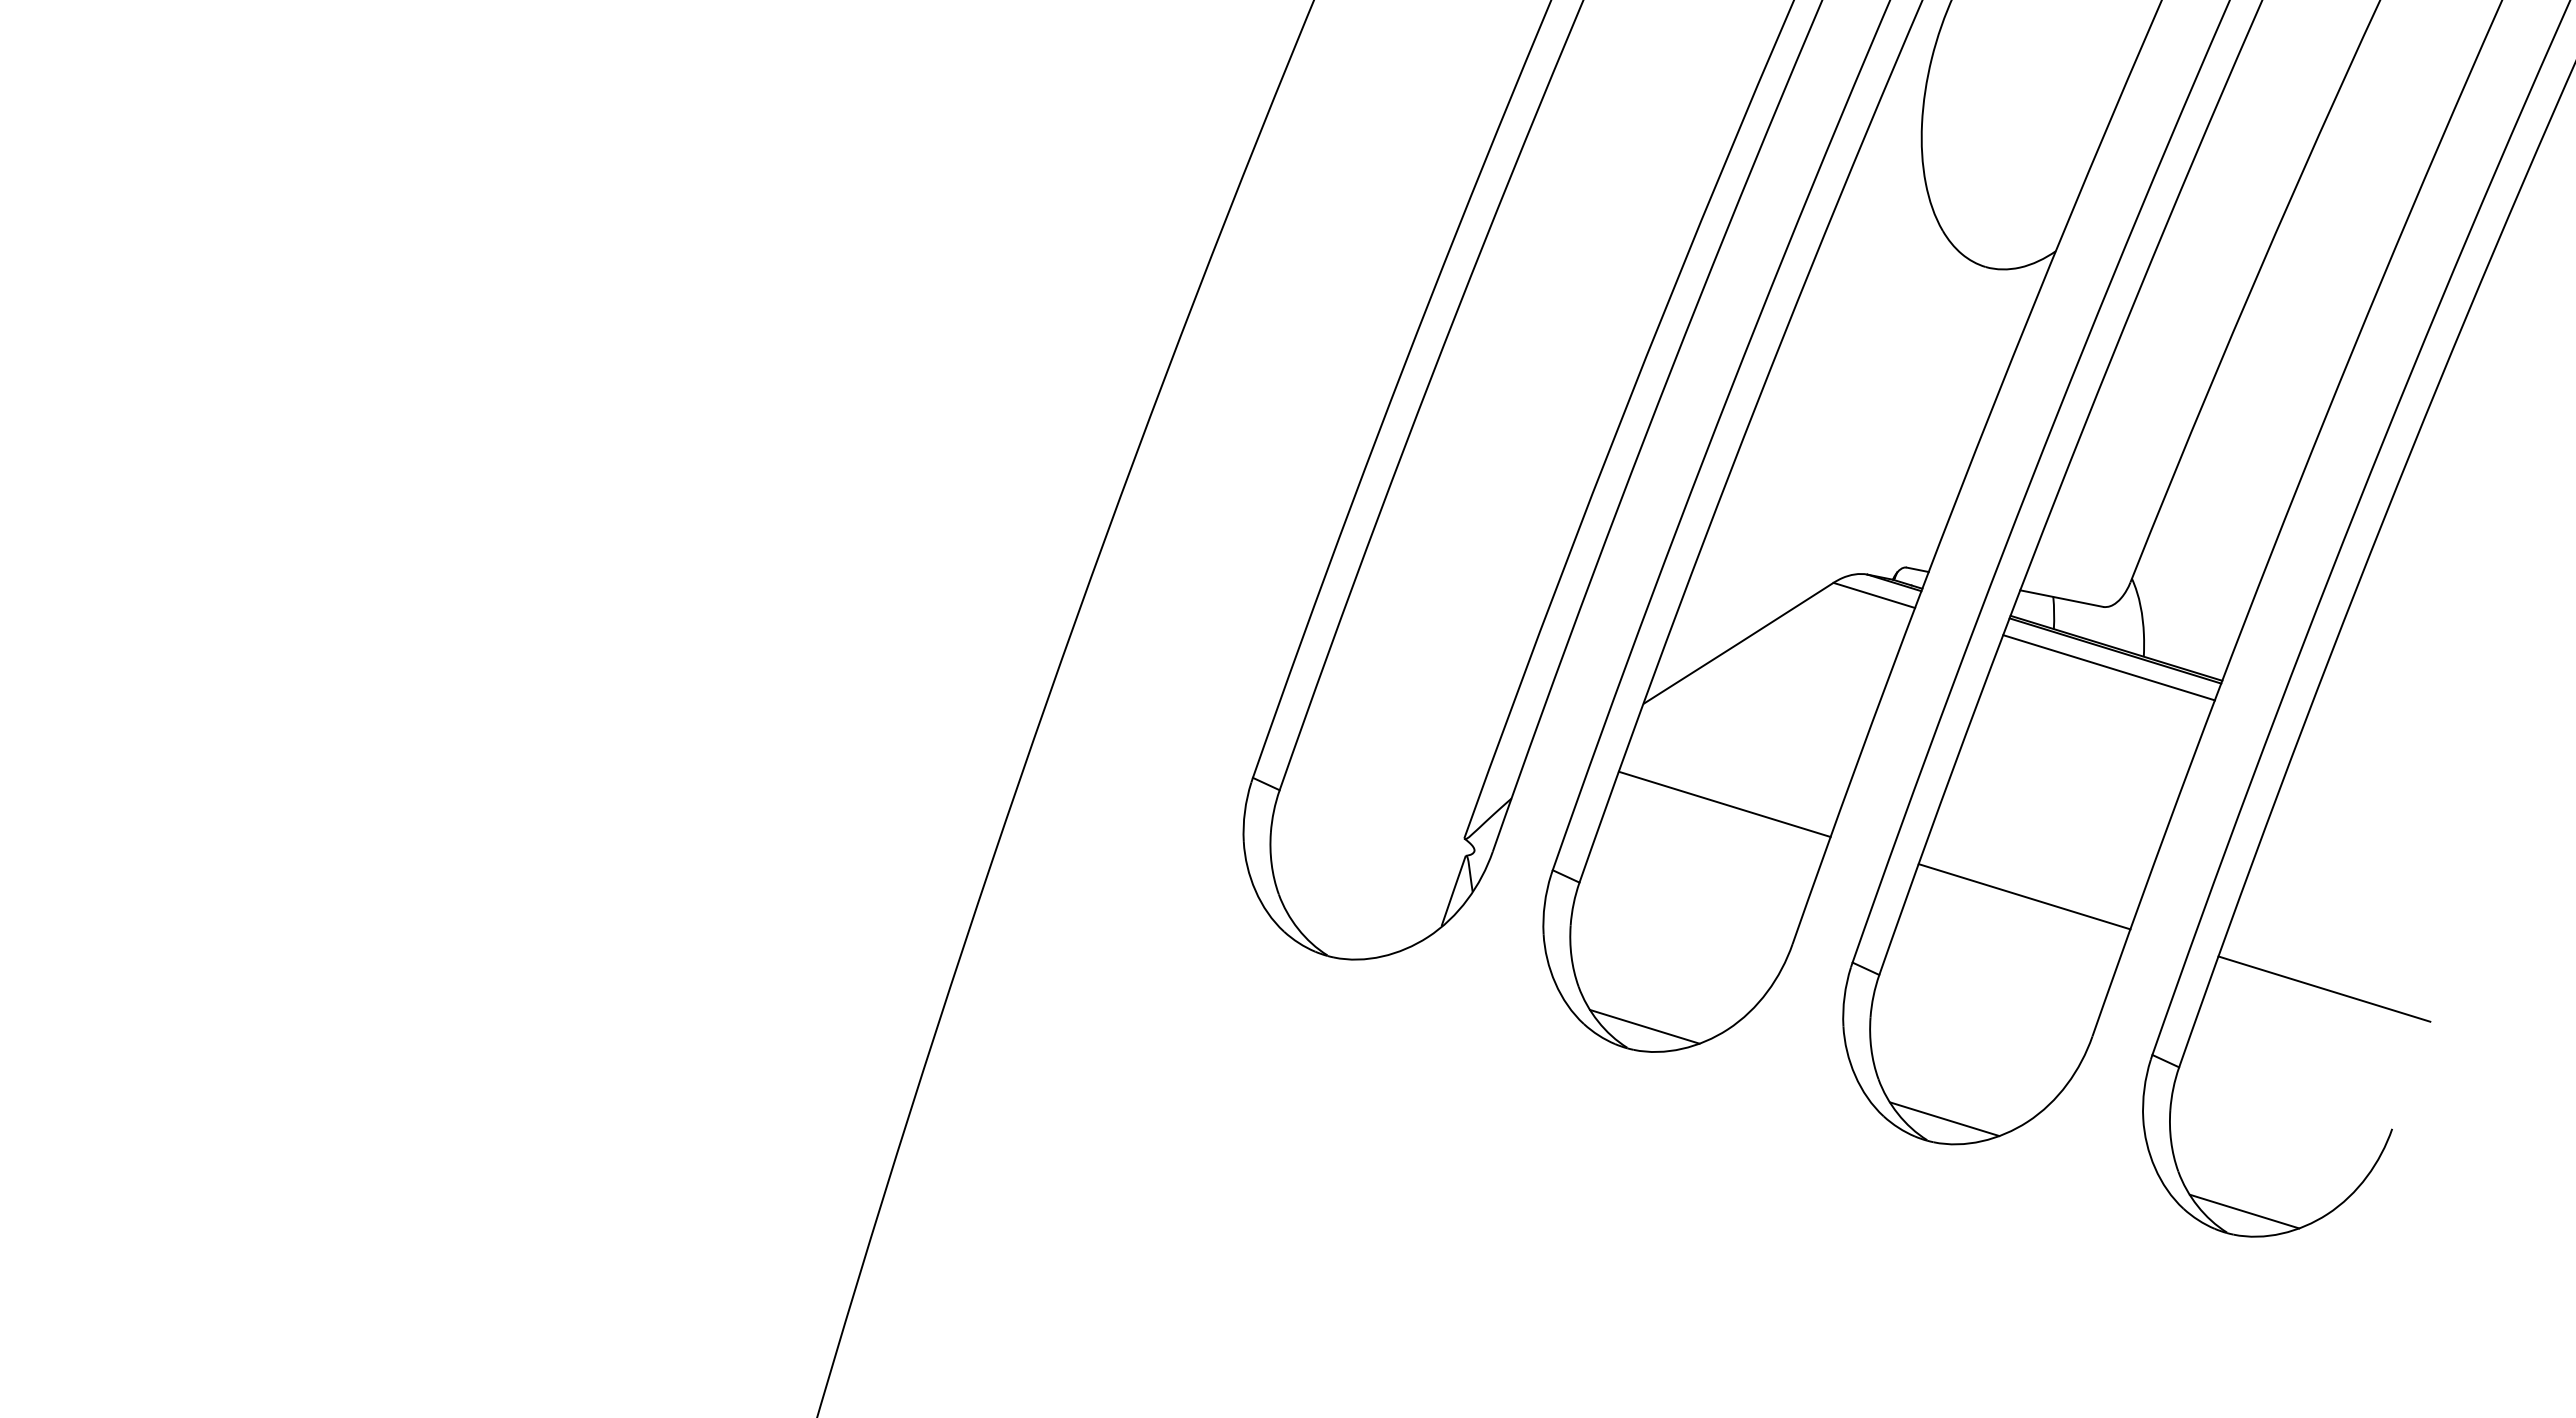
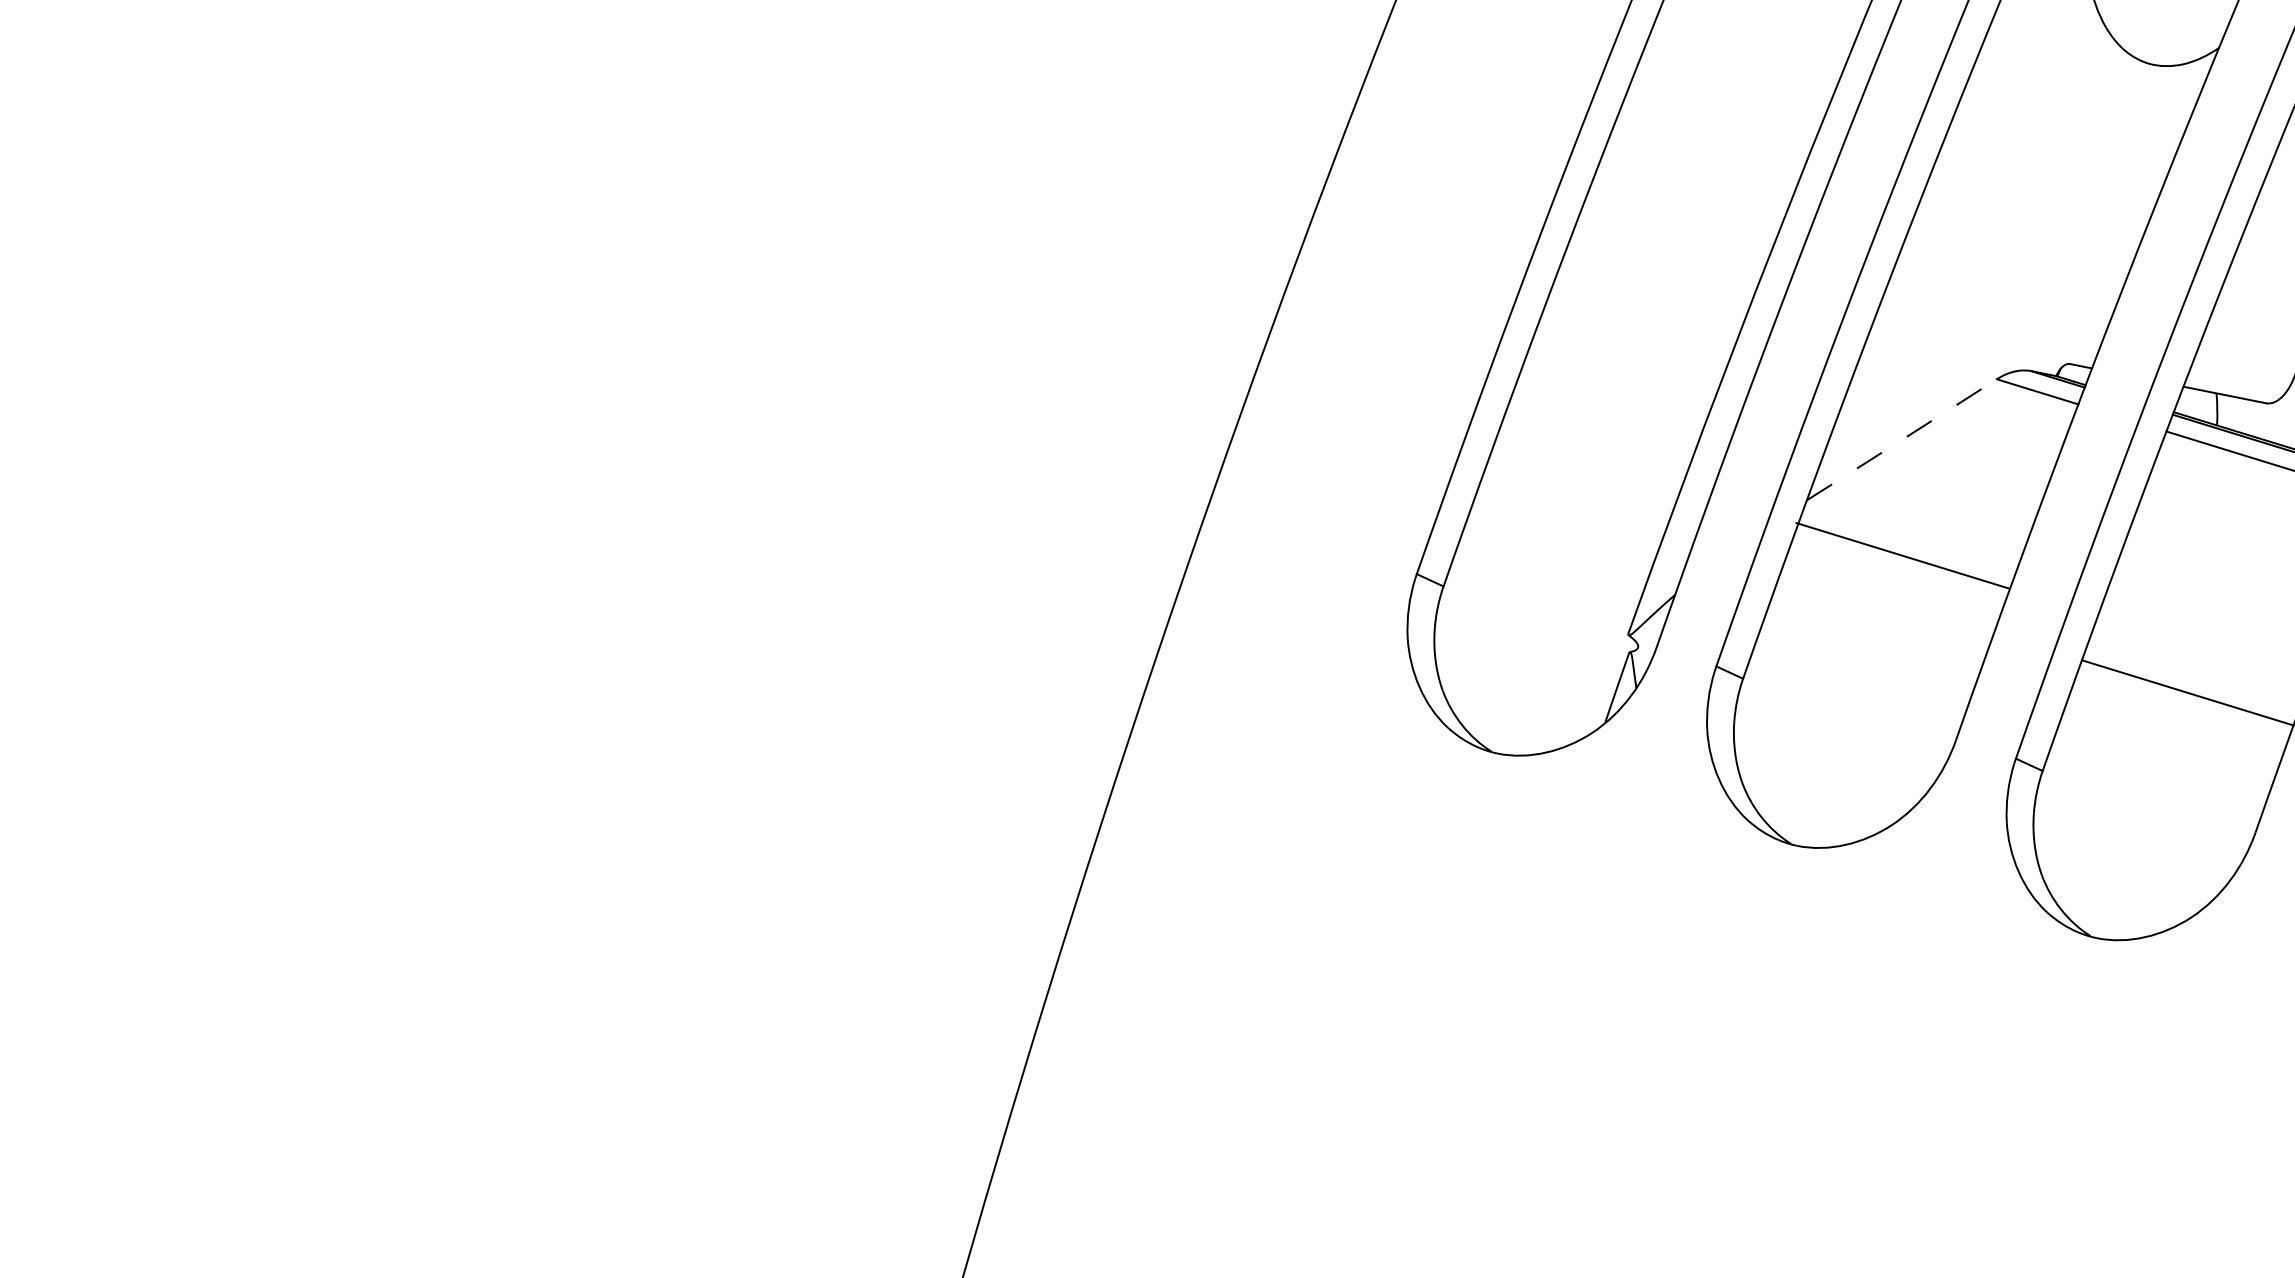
arc: (1738, 643) -> (1901, 439), solid -> dashed
line: (1724, 804) -> (1901, 555), moved
line: (1644, 1026) -> (1808, 822), removed
line: (1944, 1119) -> (2107, 915), removed

